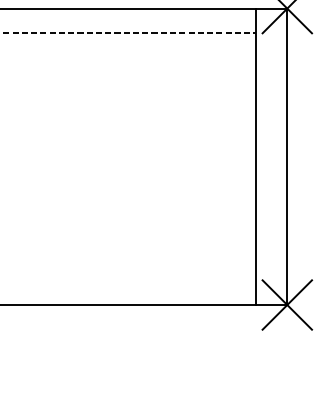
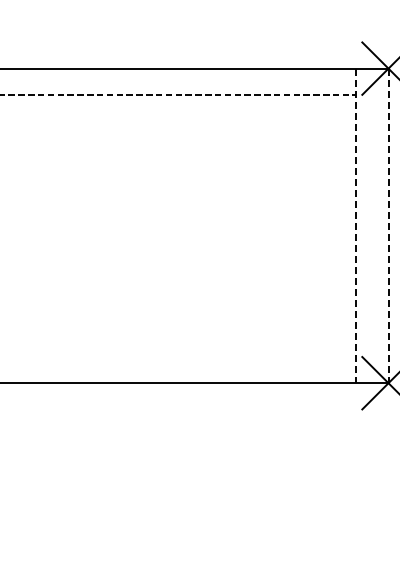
line: (256, 157) -> (355, 226), solid -> dashed
line: (287, 157) -> (388, 226), solid -> dashed

